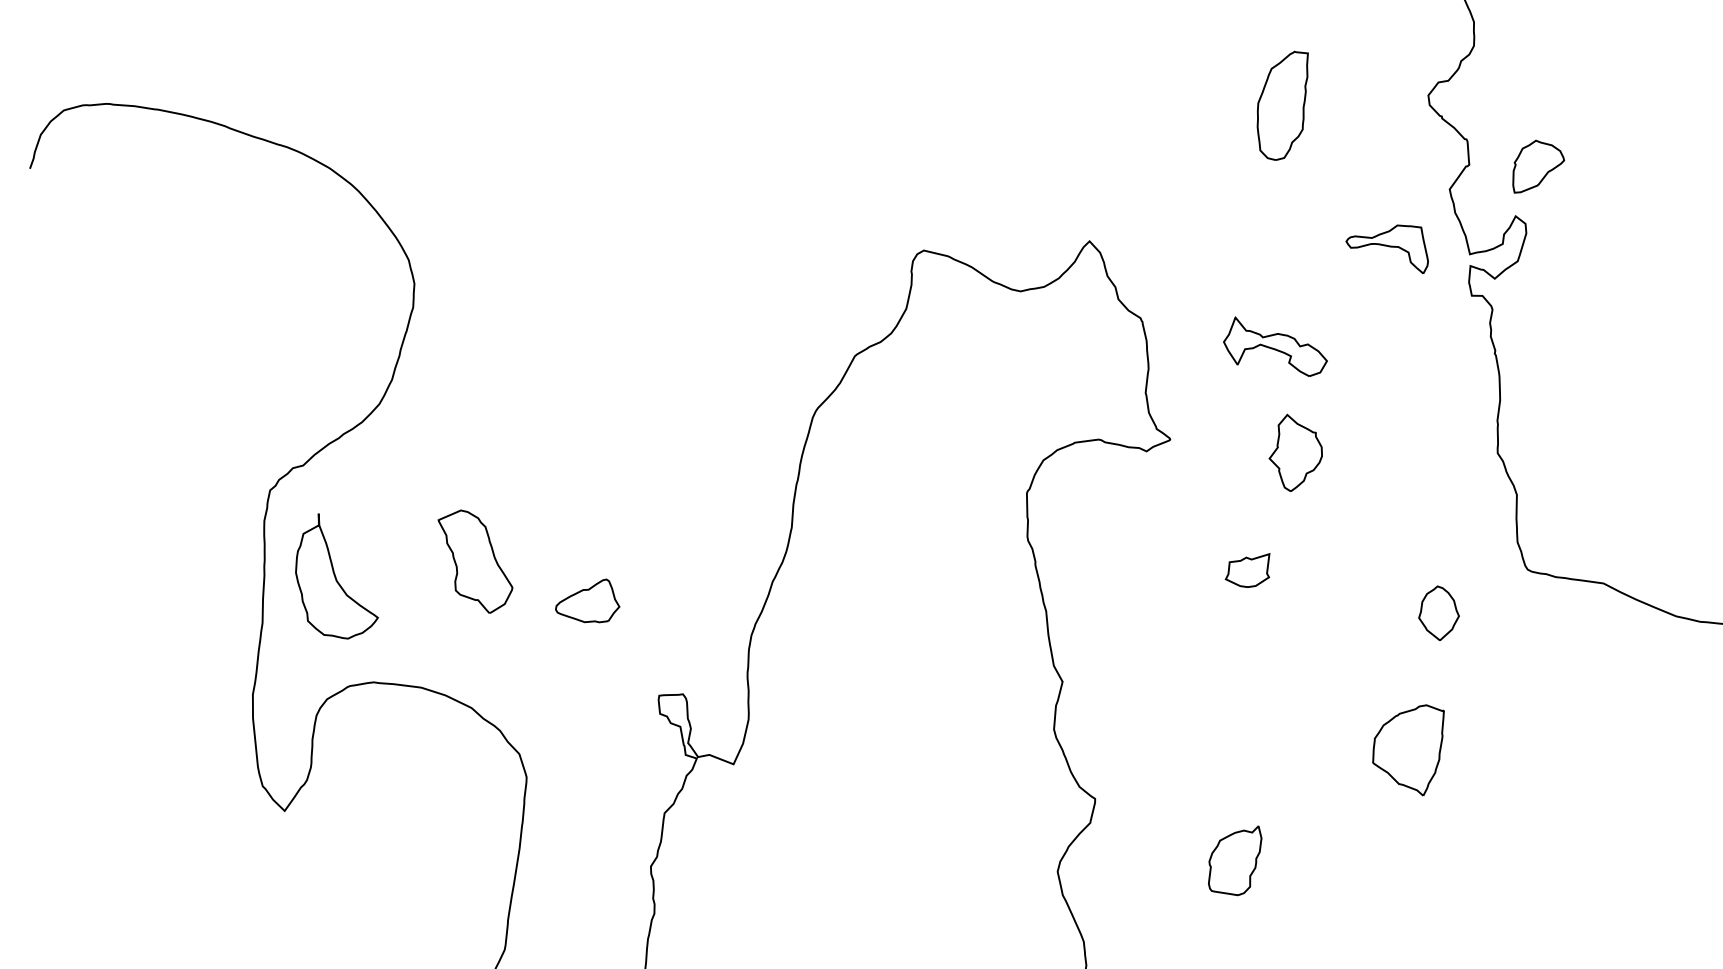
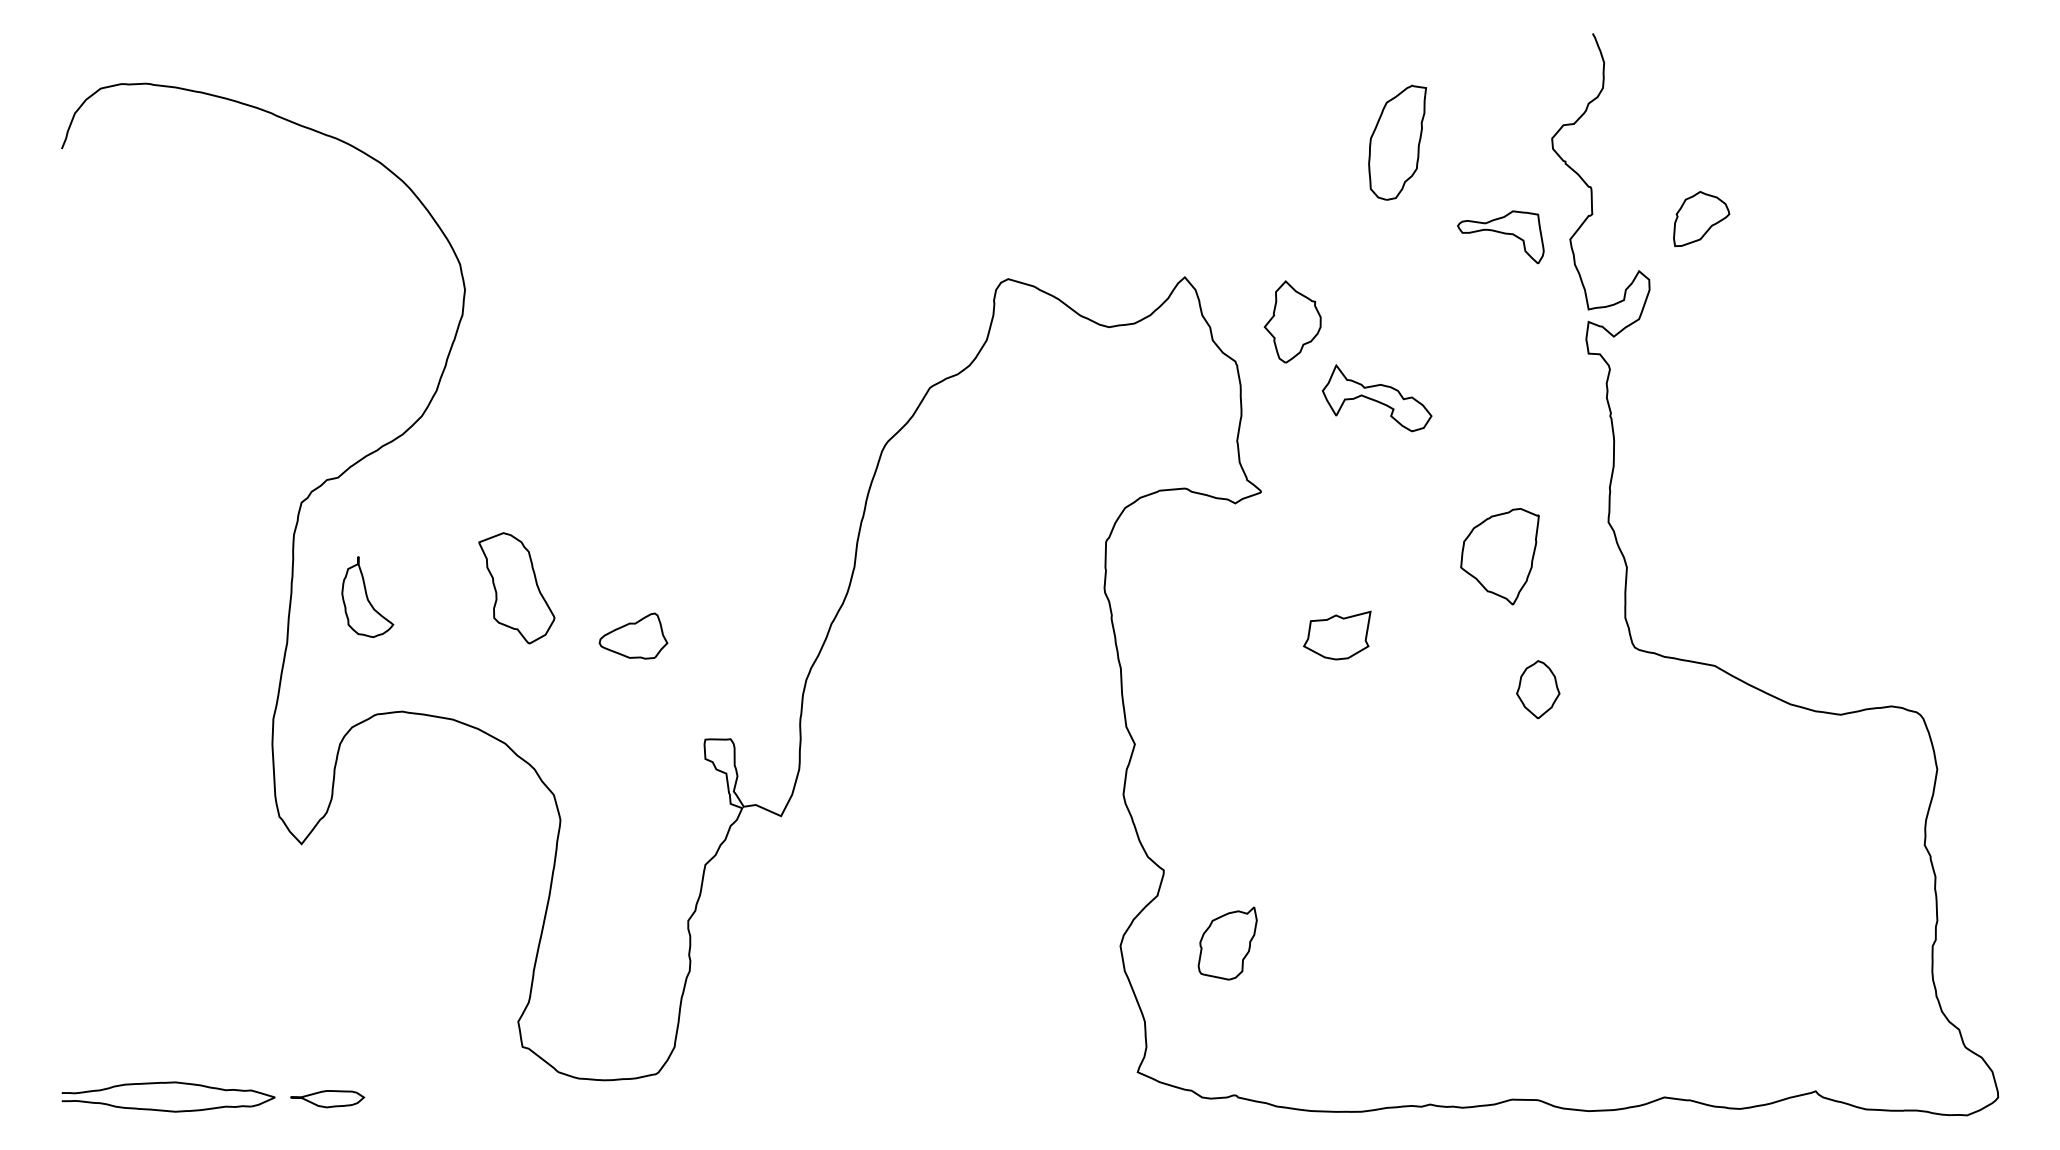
part: (1538, 166) -> (1701, 219), moved
part: (1386, 250) -> (1500, 237), moved
part: (1295, 452) -> (1292, 321), moved
part: (1247, 571) -> (1336, 635), size x1.4
part: (335, 575) -> (367, 596), size x0.6
part: (1408, 750) -> (1499, 556), moved
part: (1234, 861) -> (1227, 943), moved

